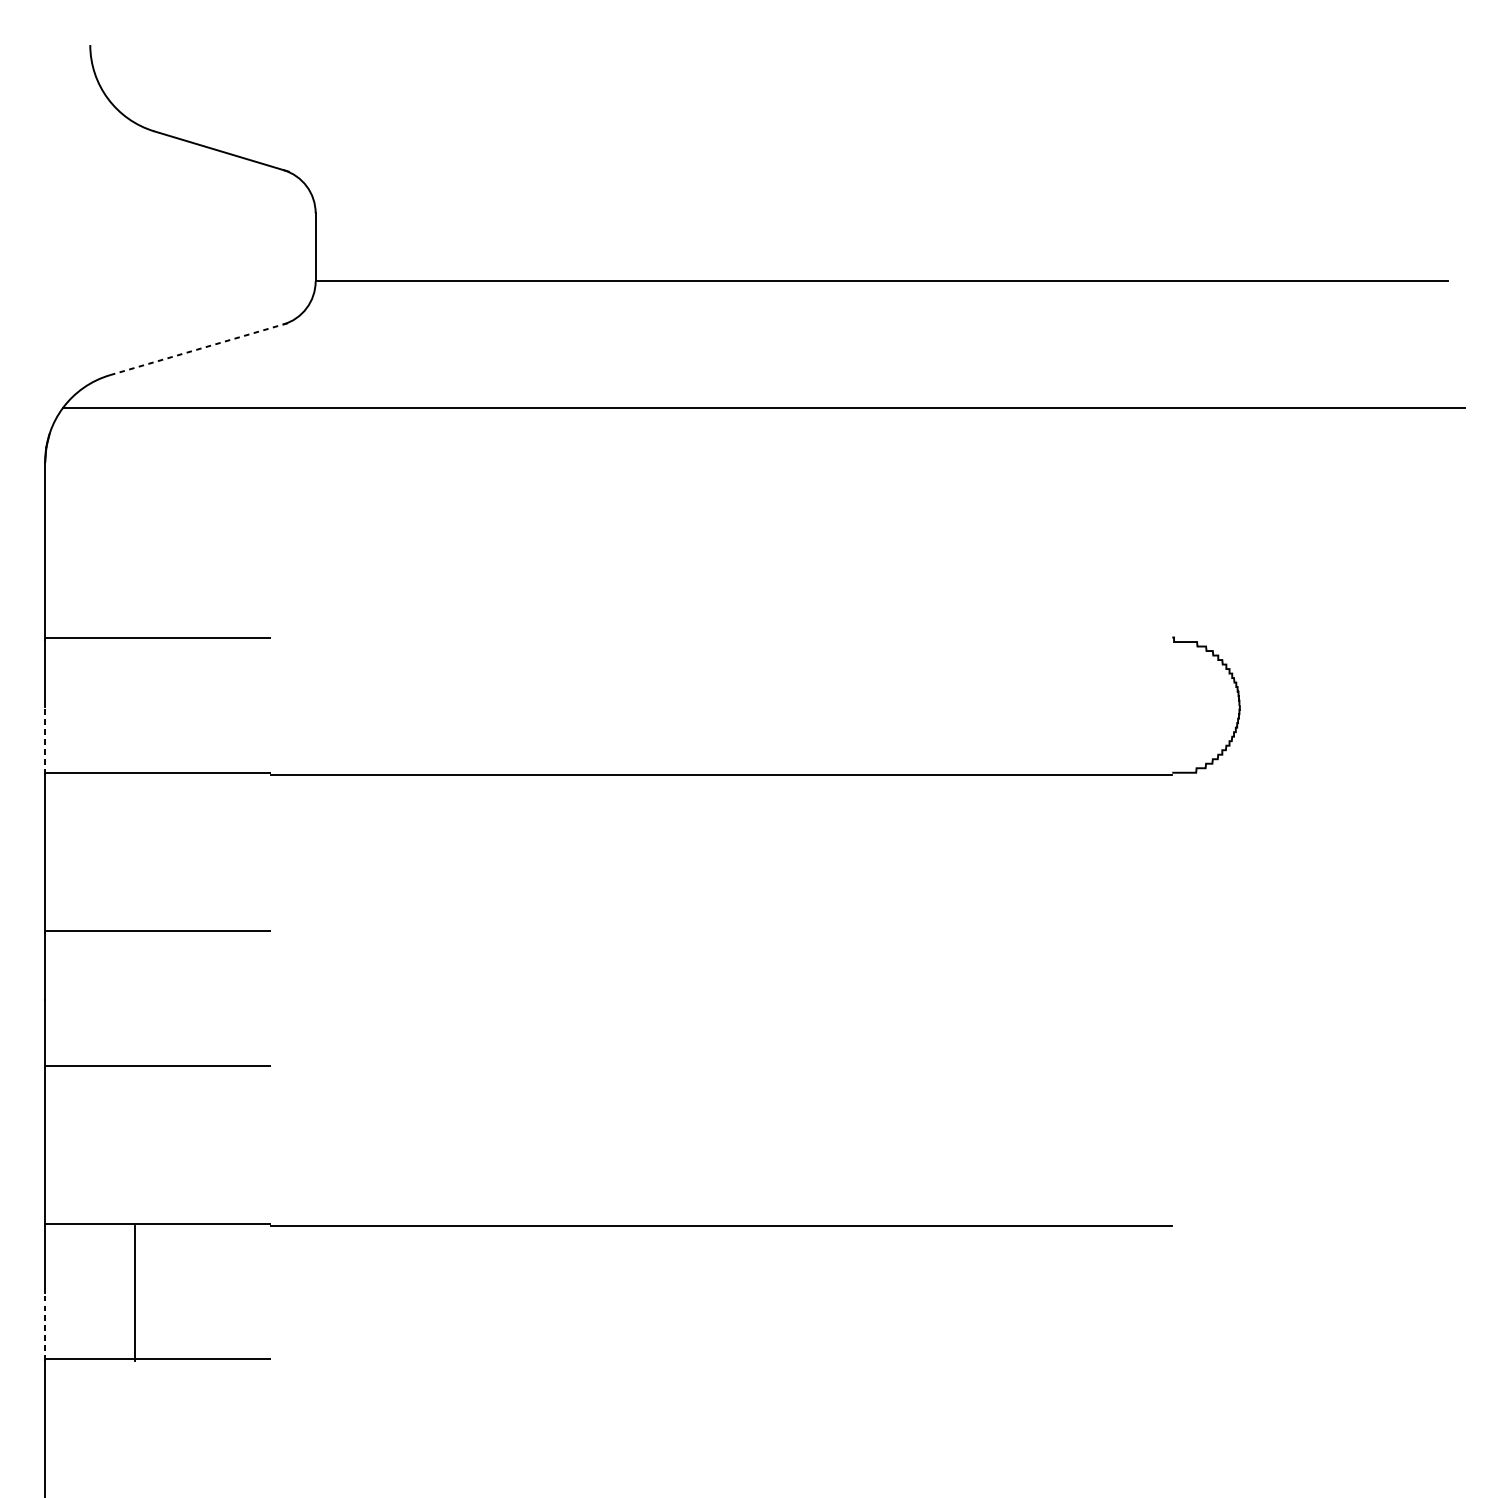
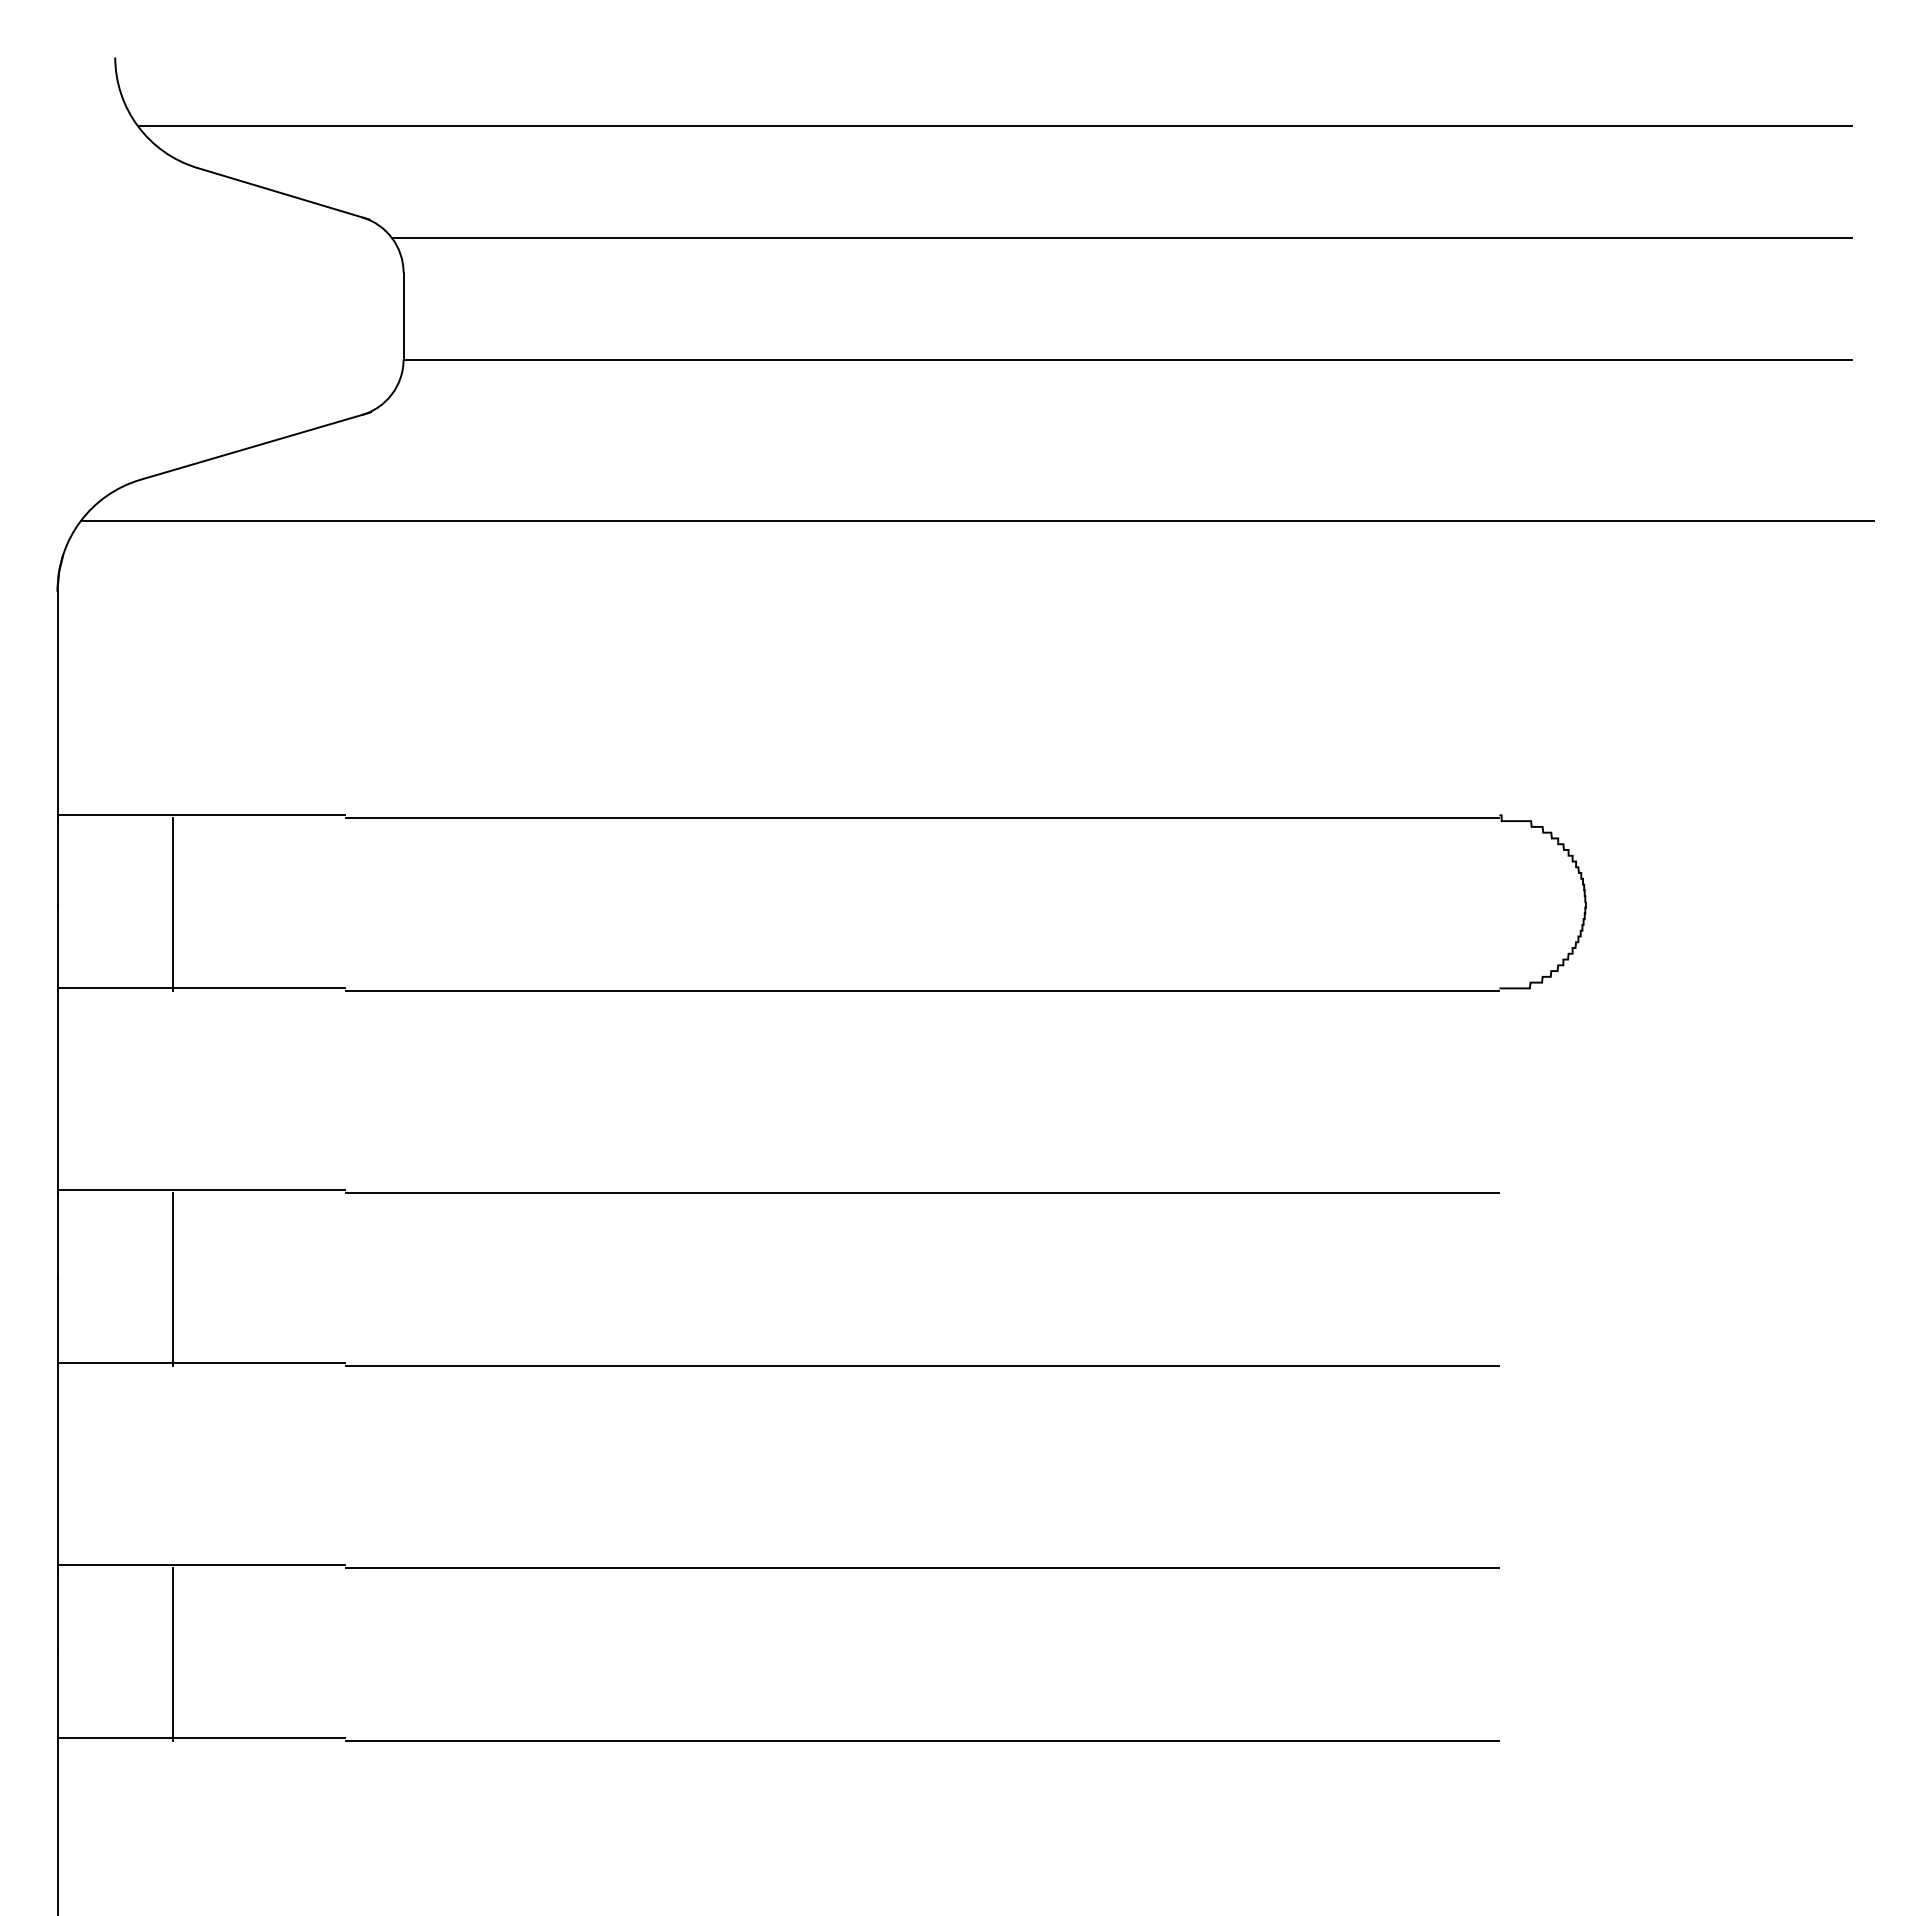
line: (777, 99) -> (994, 126), added
line: (876, 186) -> (1121, 238), added
line: (200, 348) -> (256, 445), dashed -> solid
line: (721, 639) -> (922, 818), added
line: (135, 707) -> (172, 904), added
line: (45, 740) -> (57, 947), dashed -> solid
line: (721, 932) -> (922, 1192), added
line: (135, 999) -> (172, 1278), added
line: (721, 1067) -> (922, 1365), added
line: (45, 1327) -> (57, 1697), dashed -> solid
line: (721, 1360) -> (922, 1740), added

